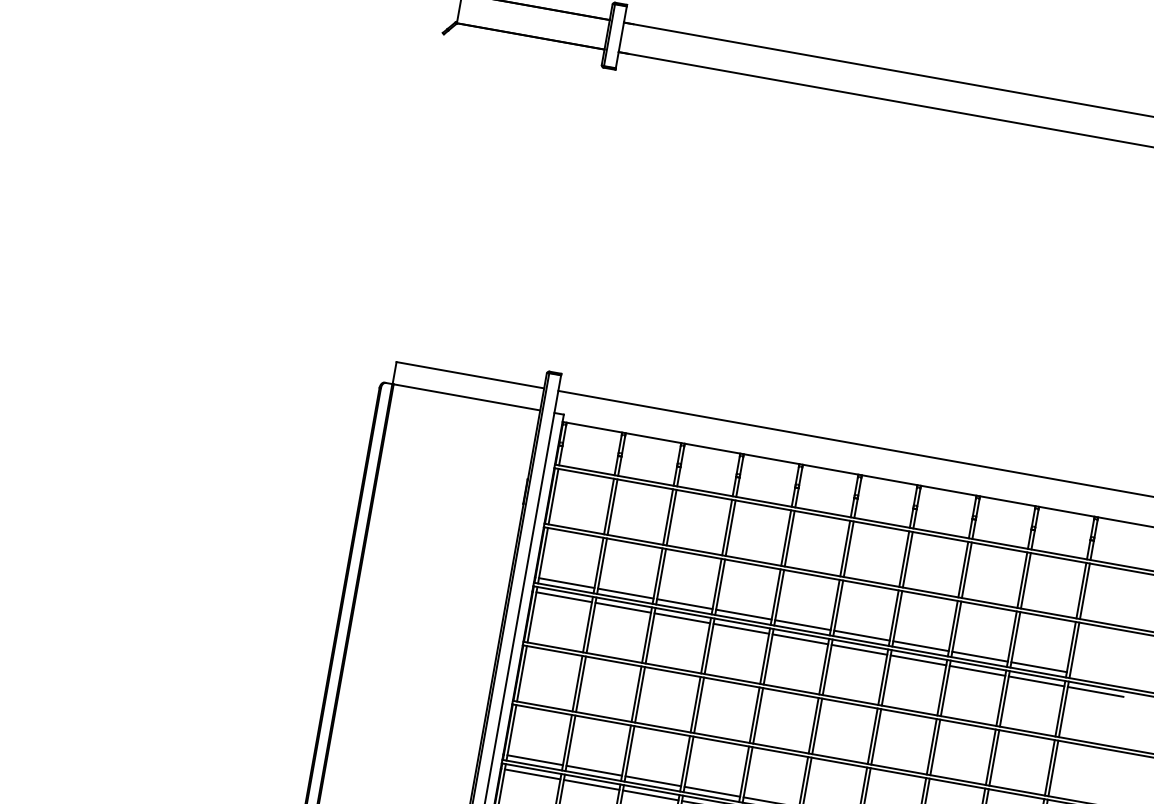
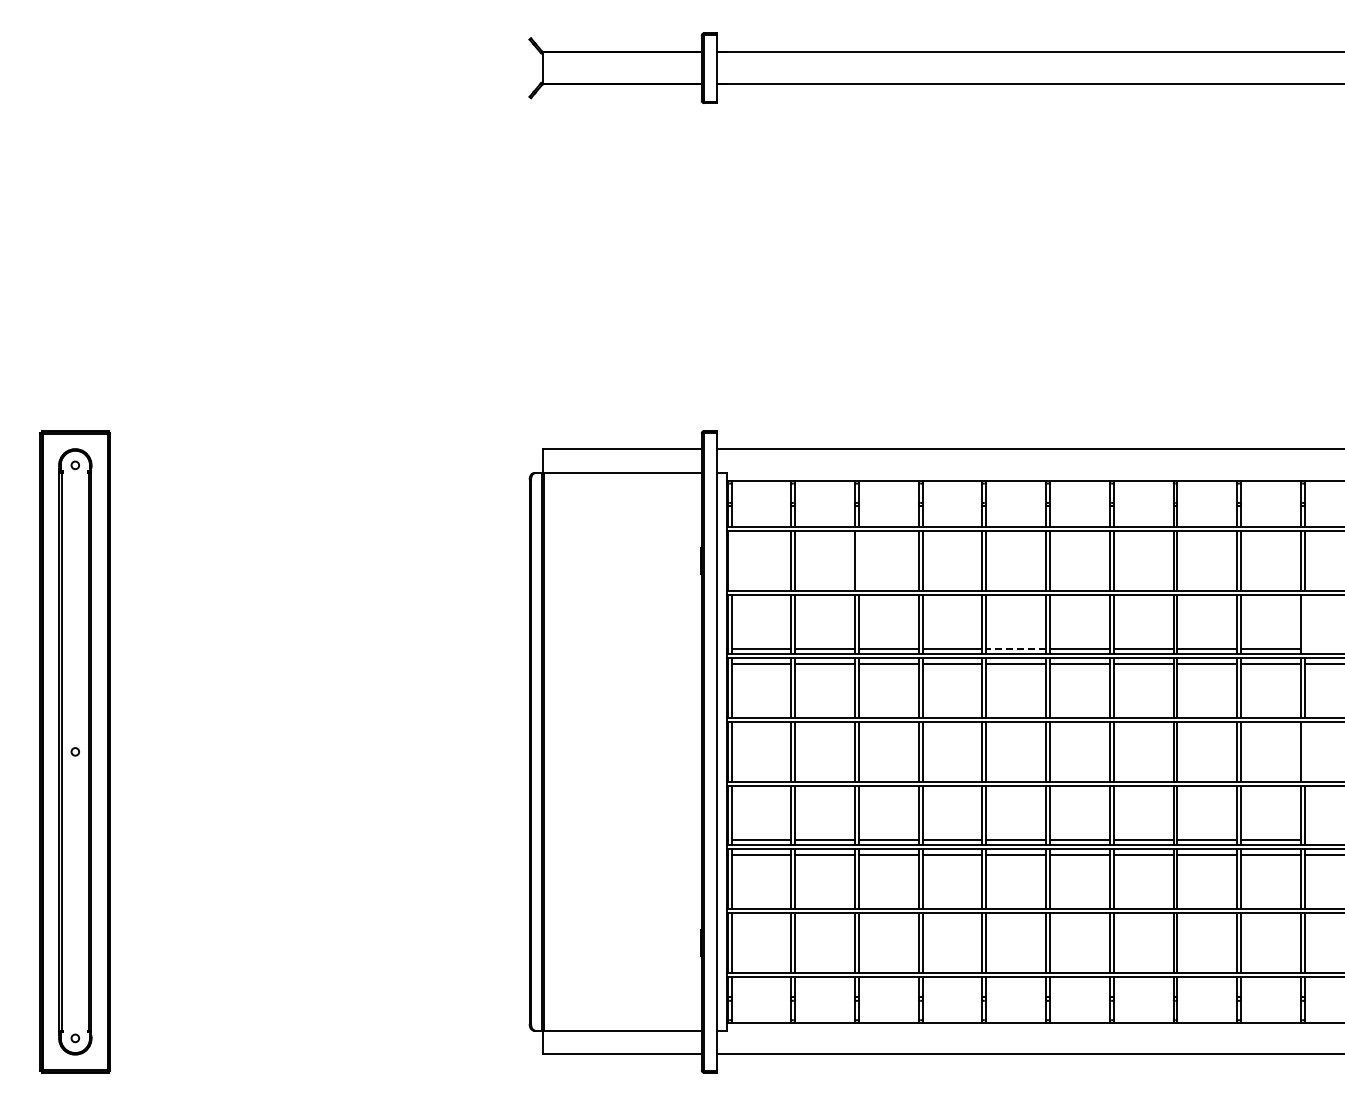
line: (553, 496) -> (731, 560), removed
line: (671, 517) -> (858, 560), removed
line: (803, 624) -> (1016, 648), solid -> dashed
line: (1074, 650) -> (1304, 624), removed
line: (1053, 768) -> (1304, 751), removed

